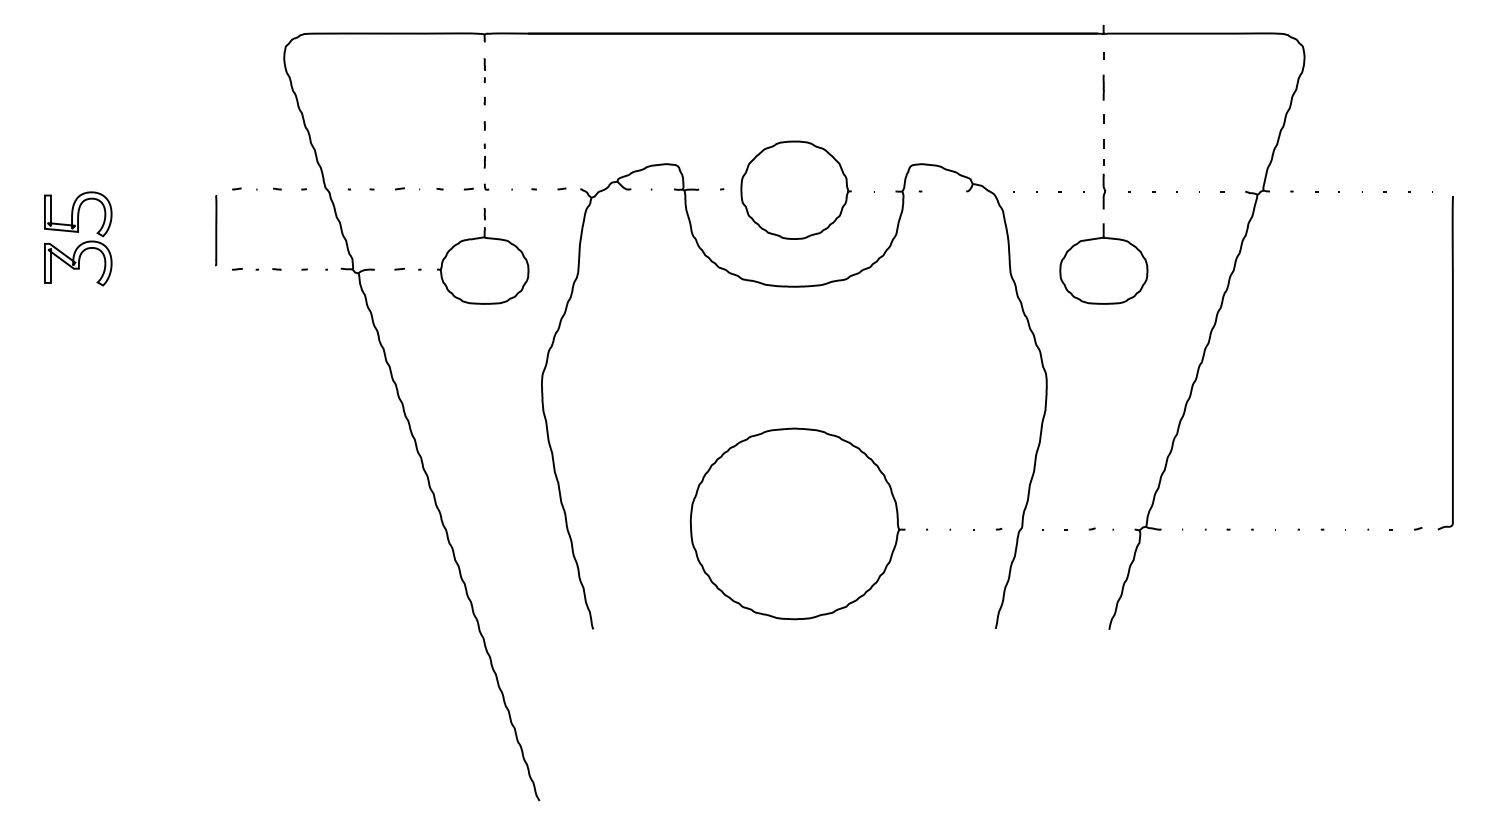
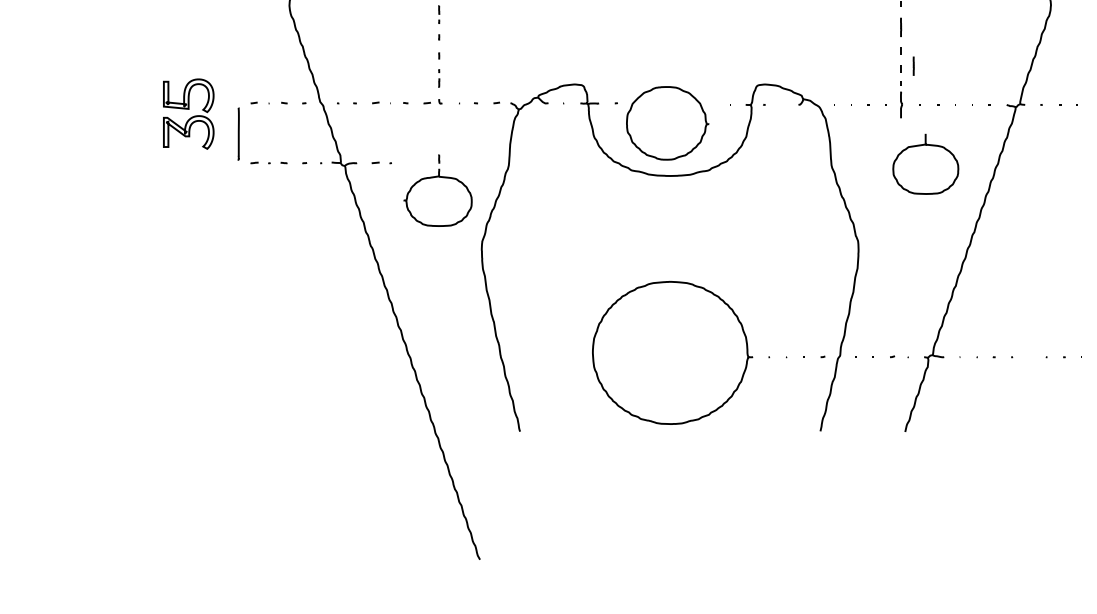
line: (1120, 139) -> (913, 66), added
curve: (815, 147) -> (682, 91), moved
part: (78, 238) -> (188, 113), moved
curve: (1099, 239) -> (922, 145), moved
part: (483, 256) -> (438, 190), moved

